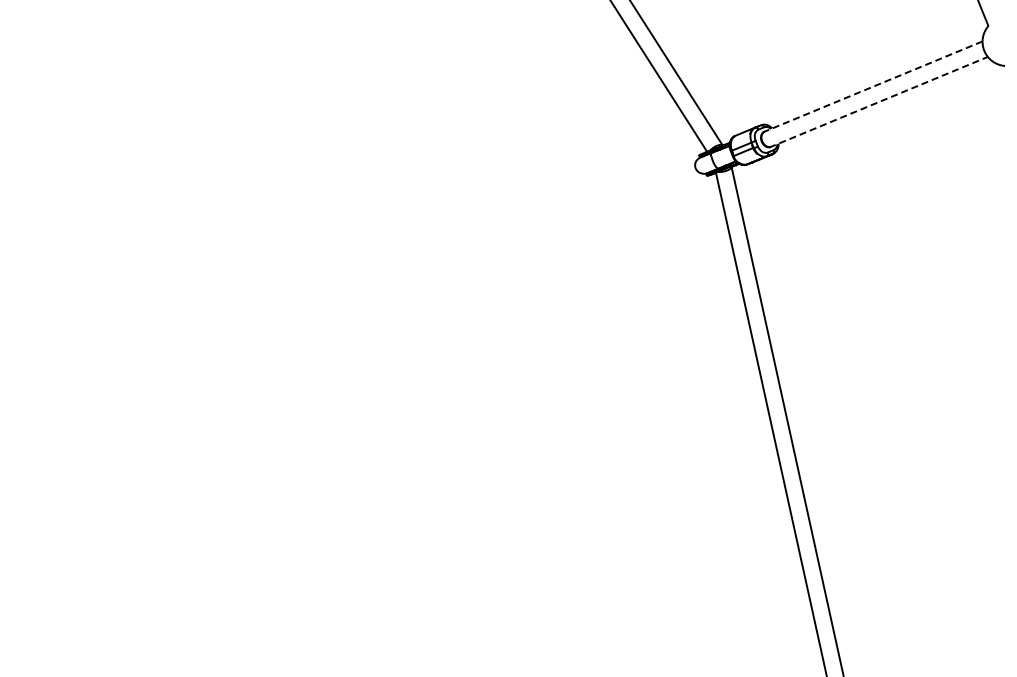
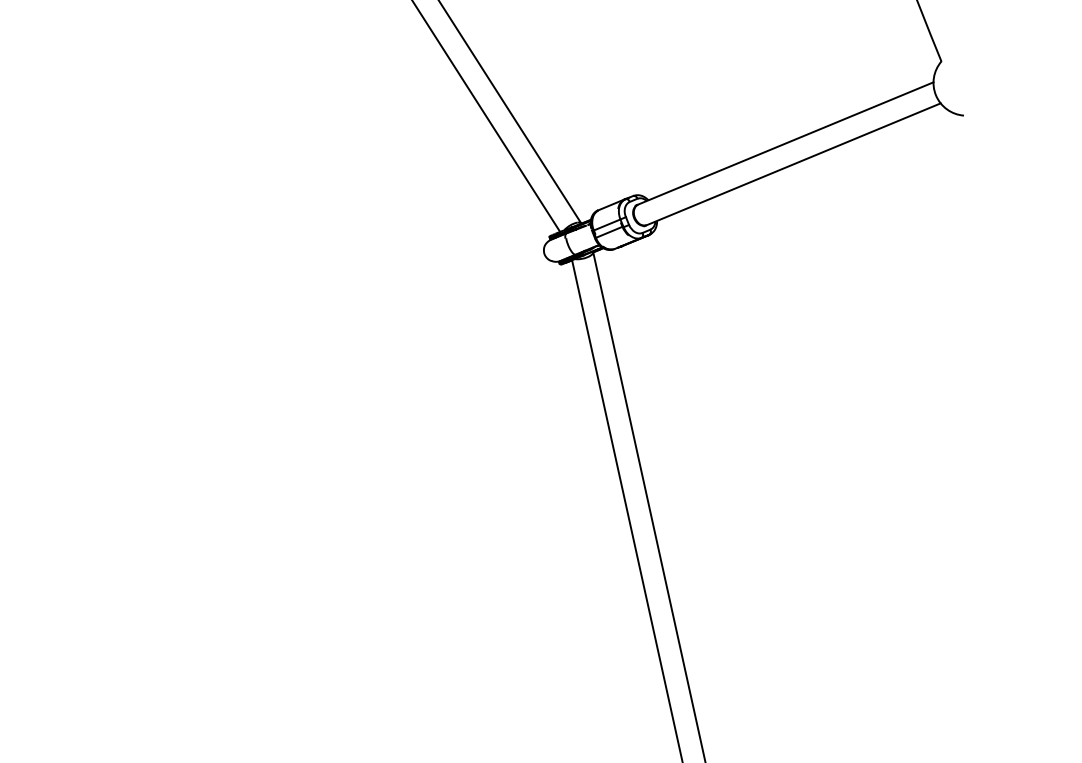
line: (872, 86) -> (784, 143), dashed -> solid
line: (878, 102) -> (792, 165), dashed -> solid

